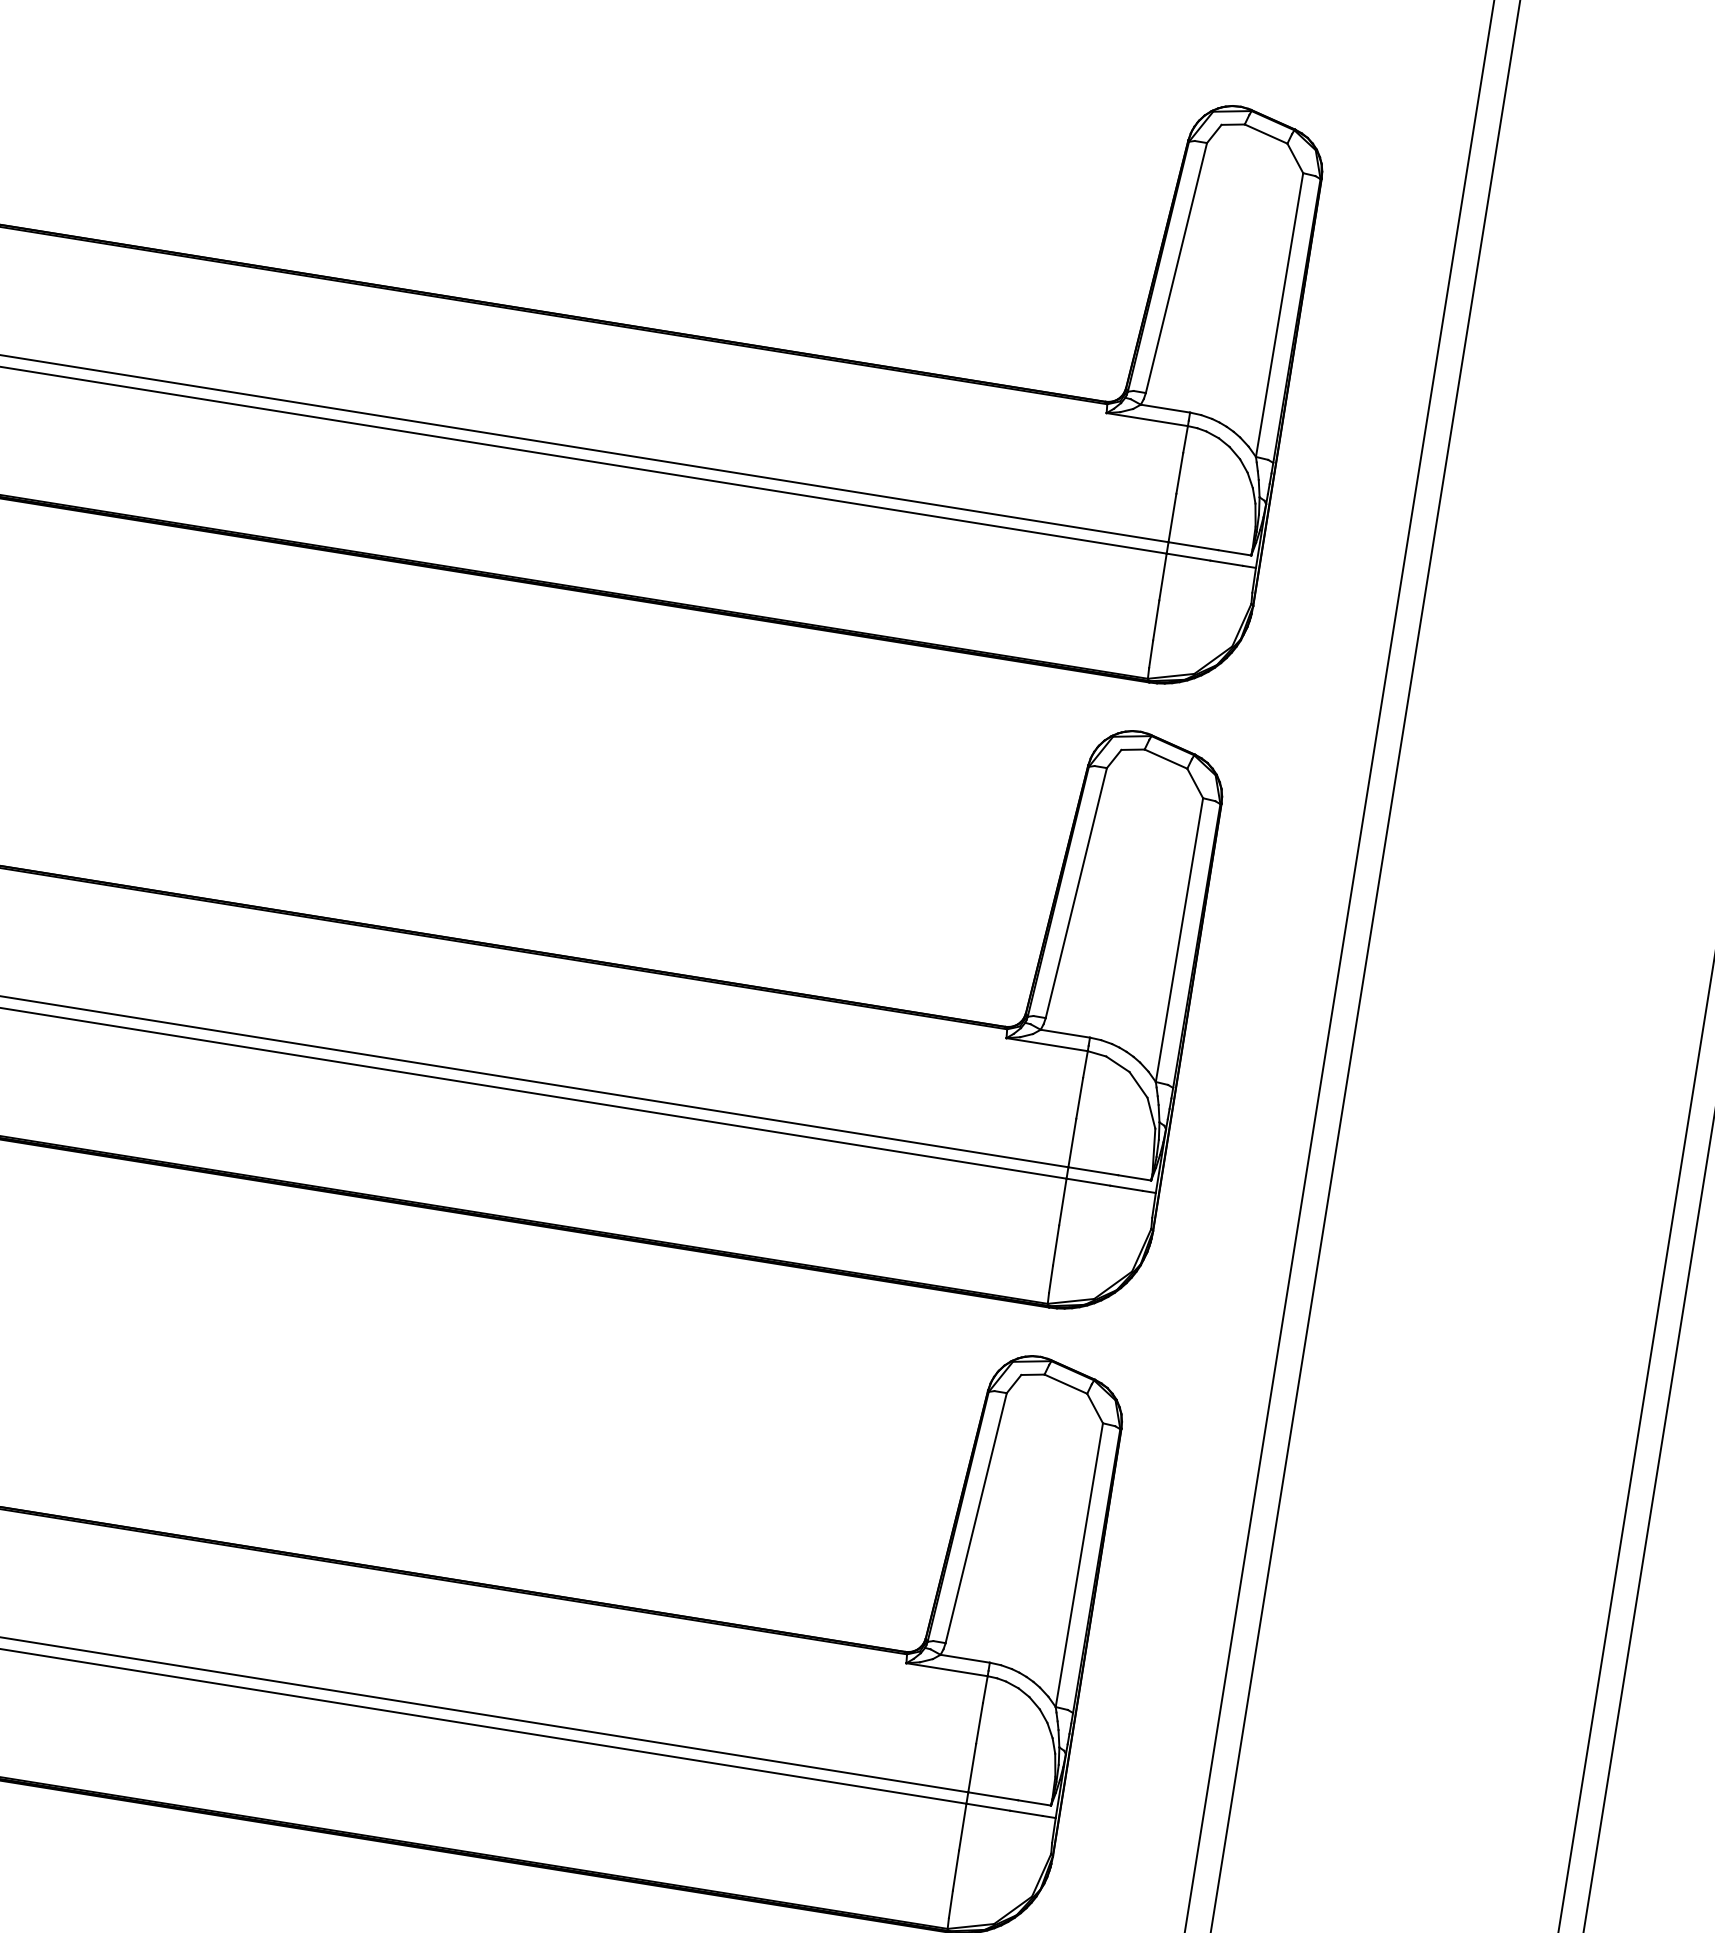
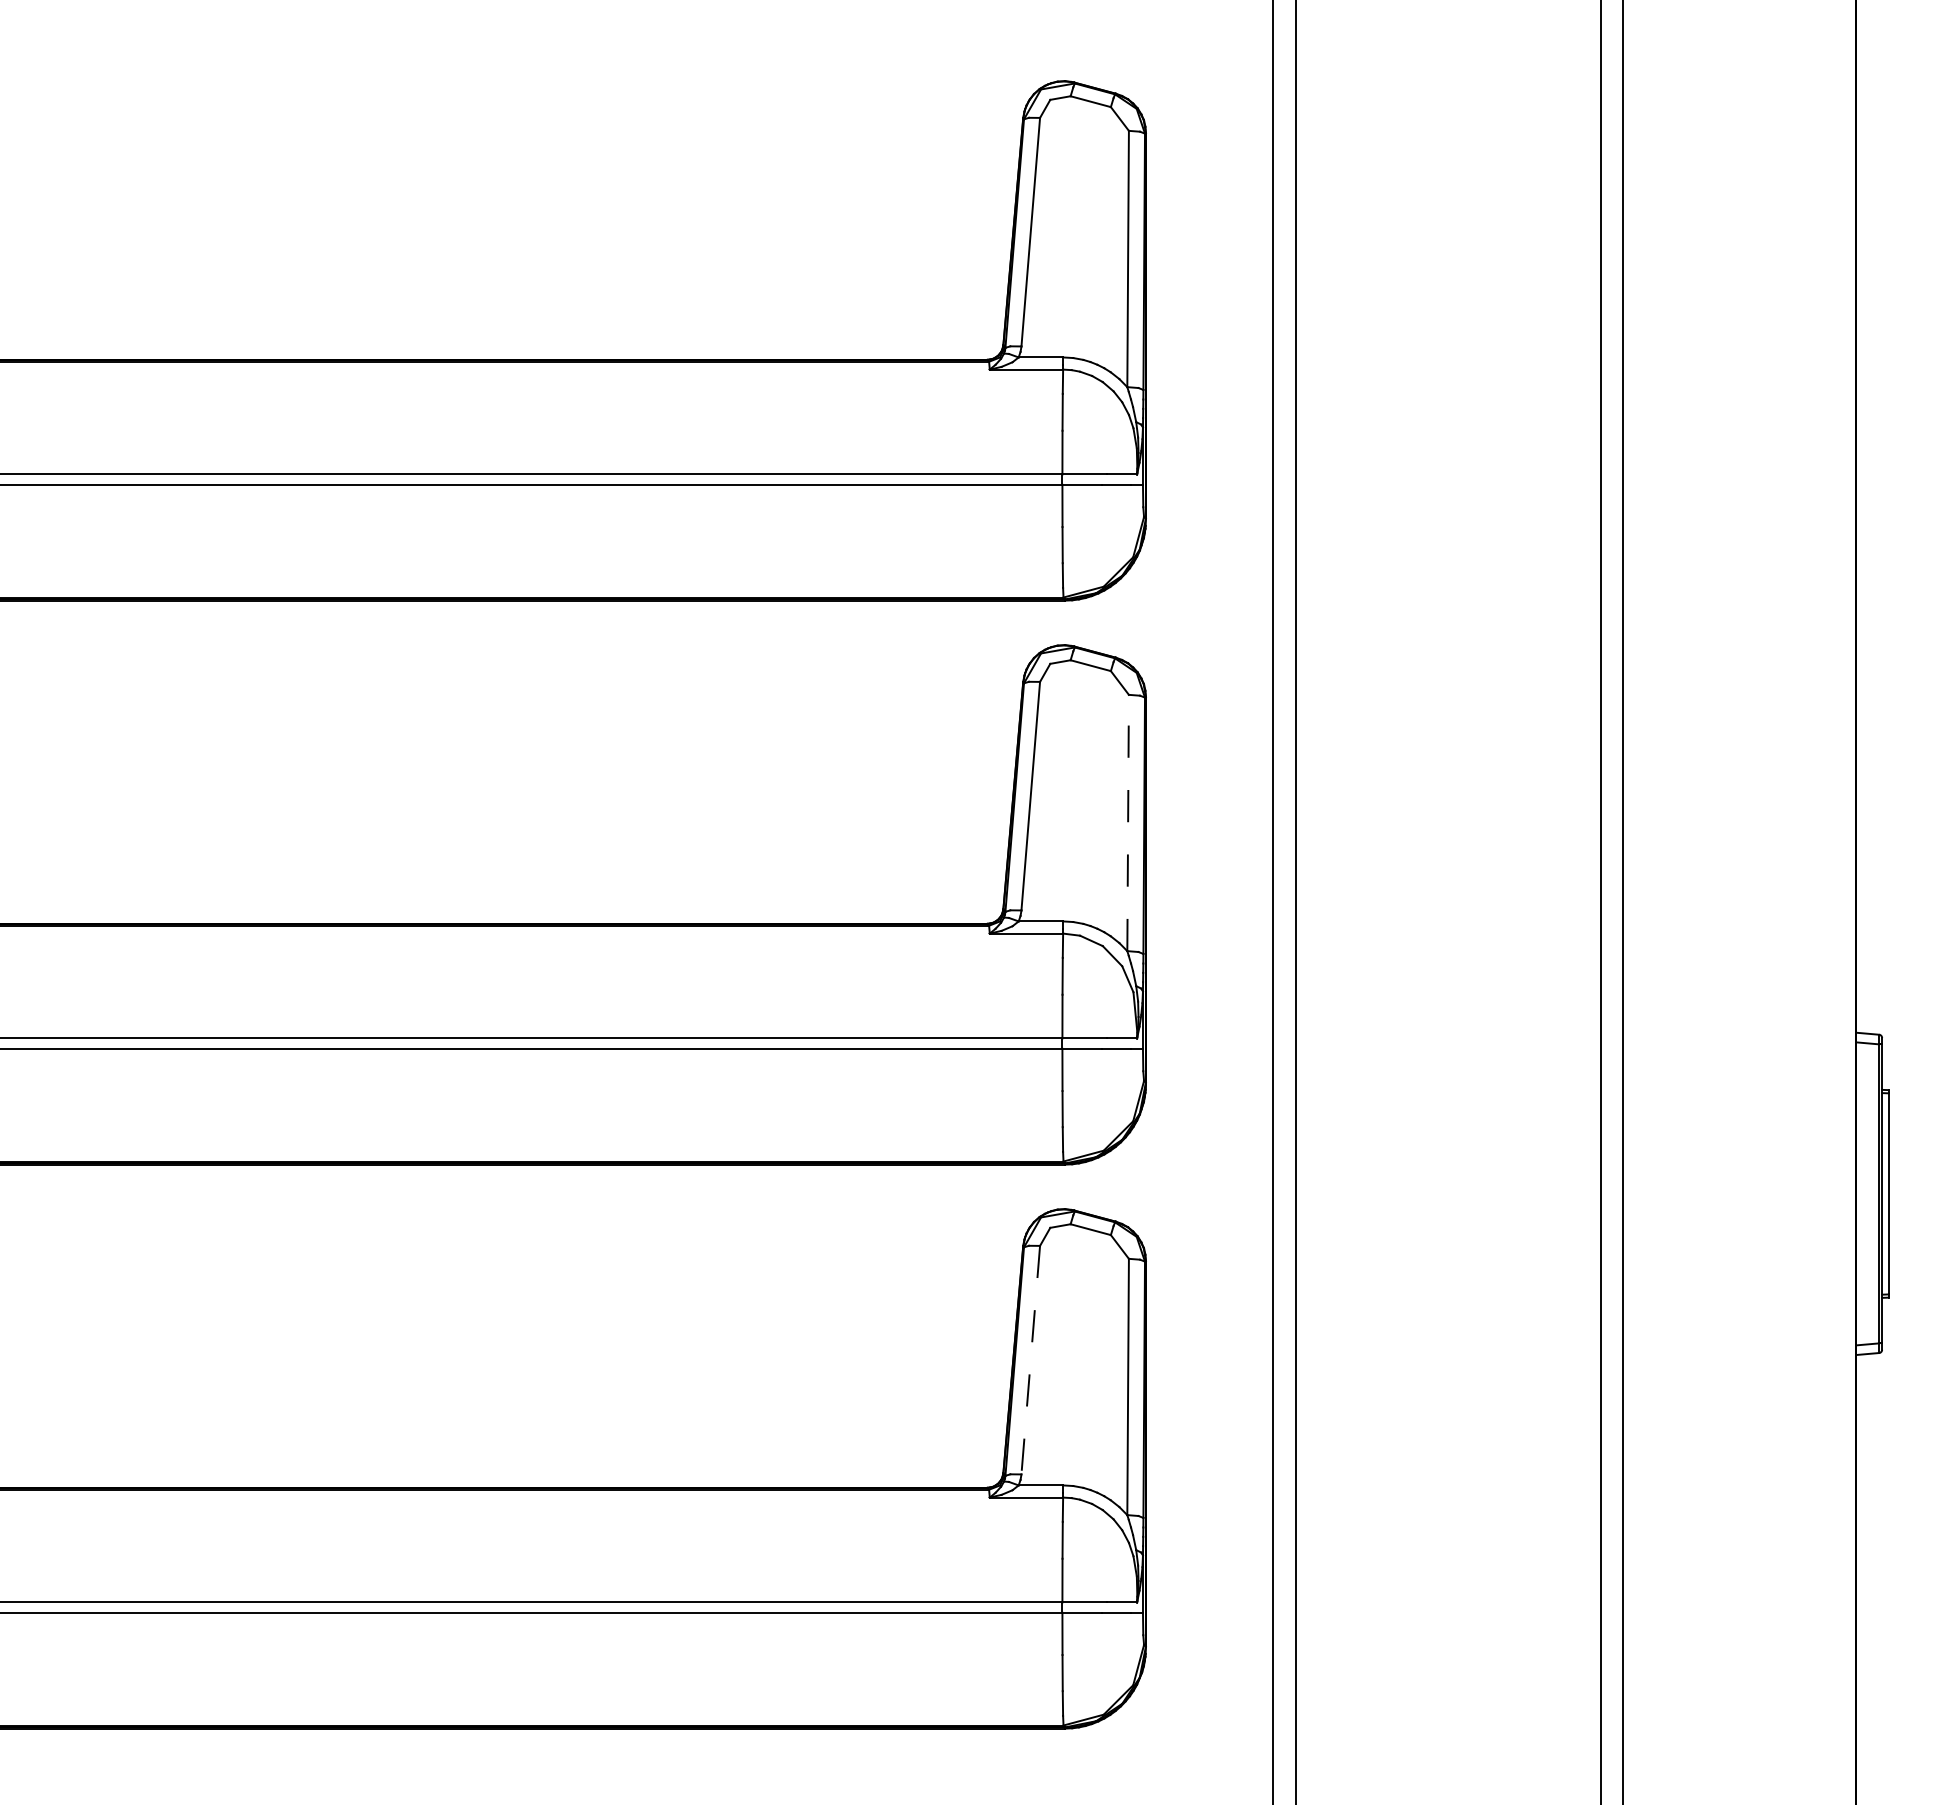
line: (1179, 939) -> (1128, 822), solid -> dashed
line: (975, 1518) -> (1030, 1360), solid -> dashed

